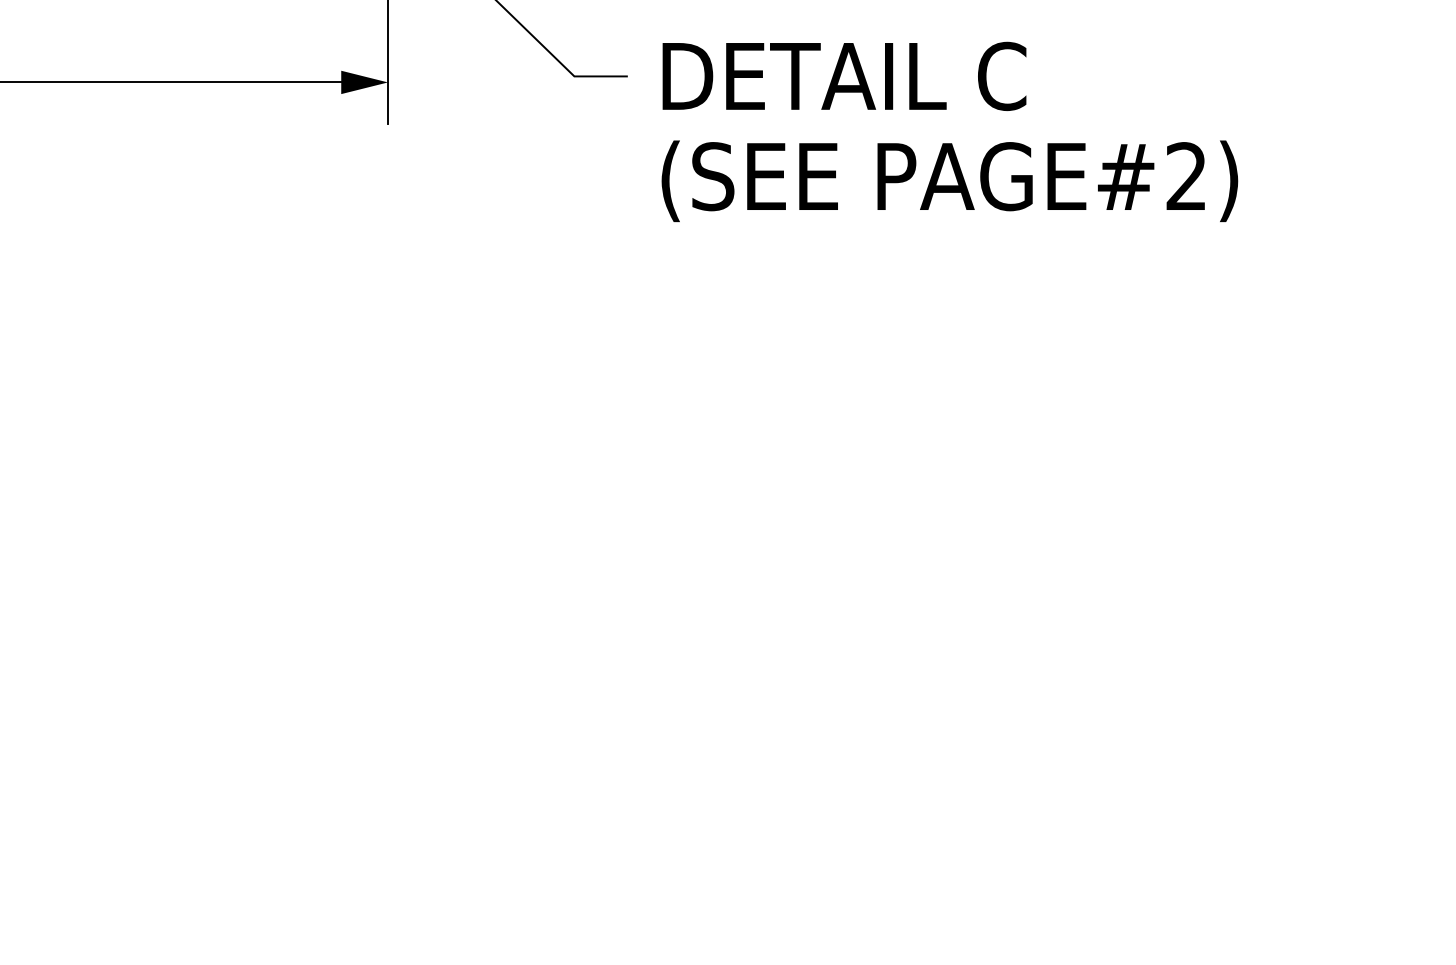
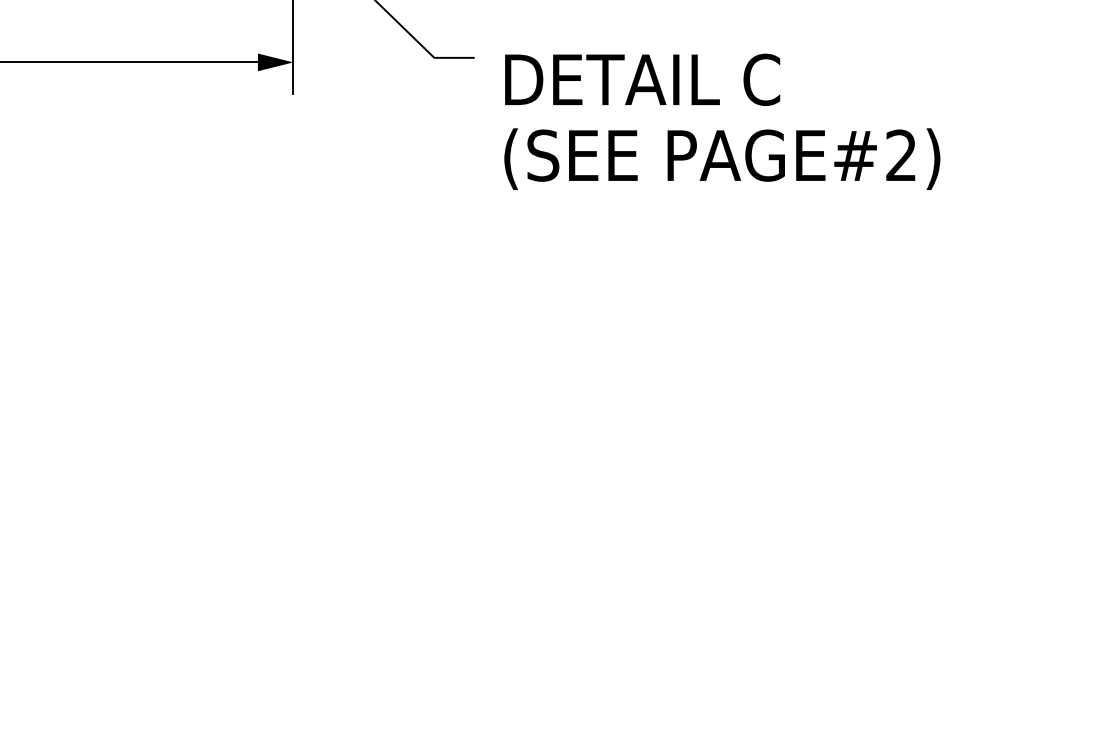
text: (950, 131) -> (722, 121), moved

